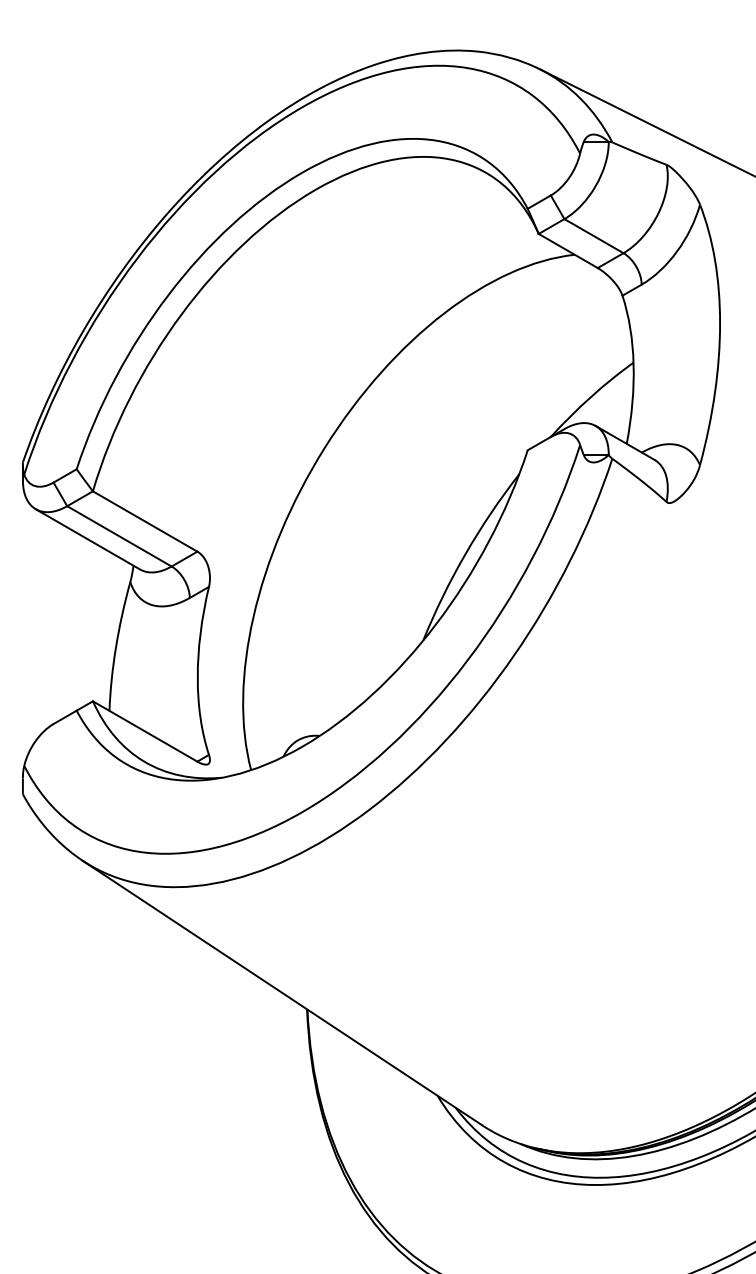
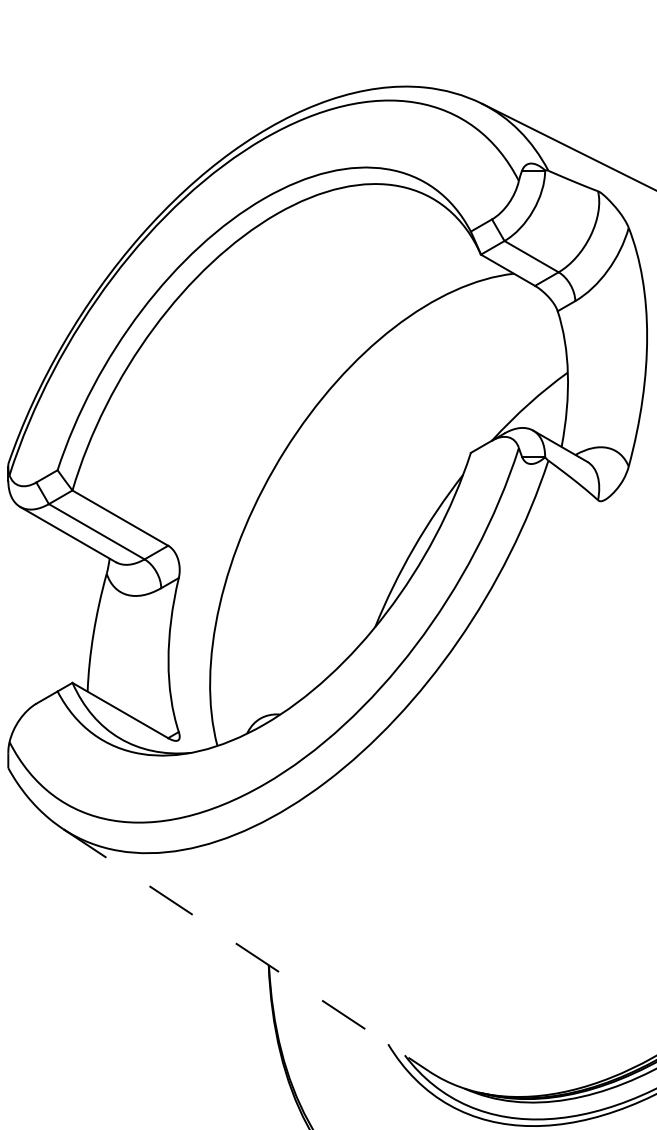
line: (282, 993) -> (246, 950), solid -> dashed

